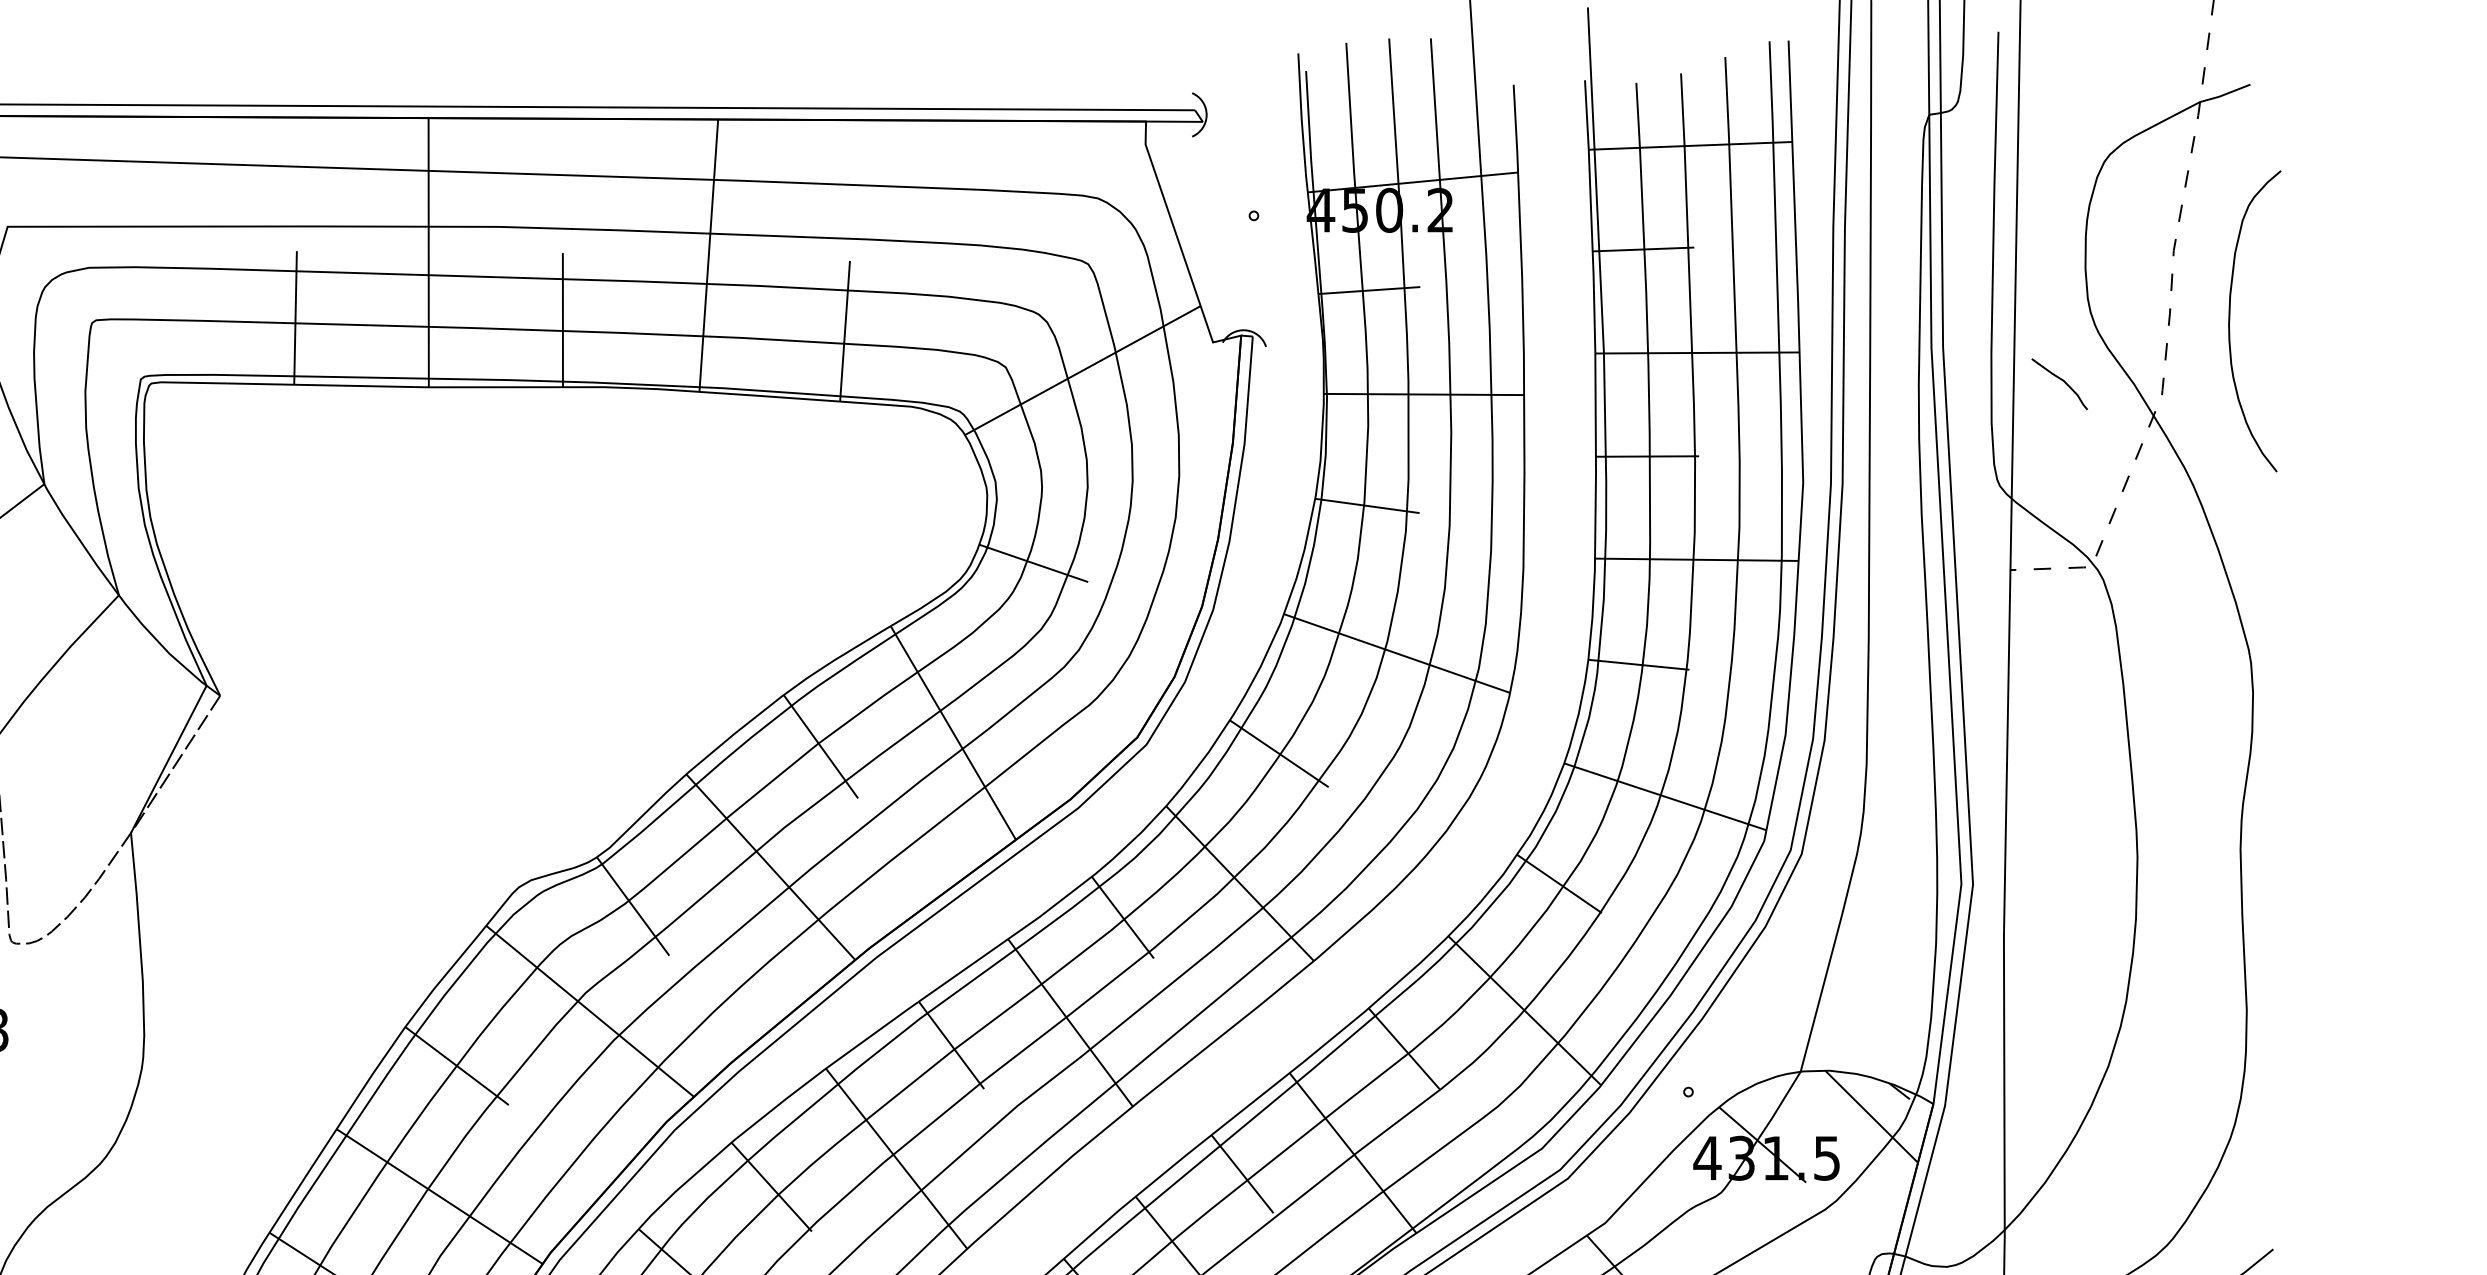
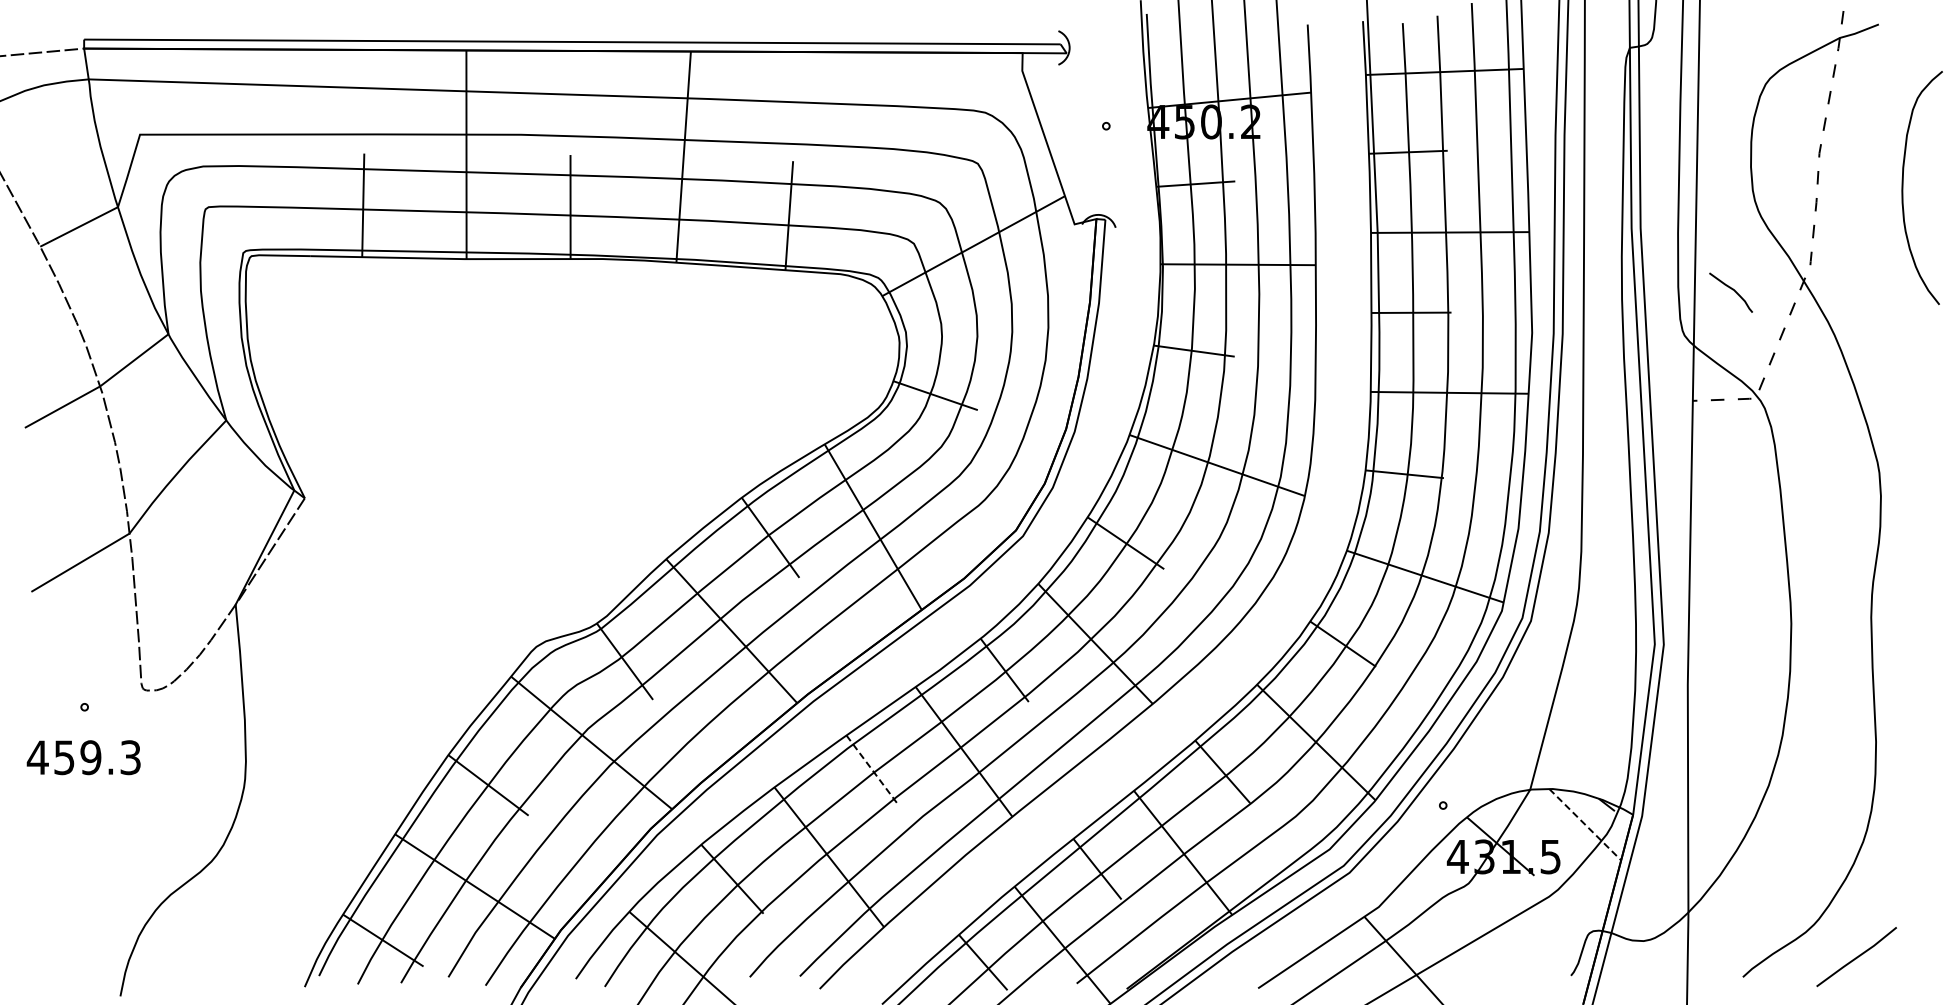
curve: (2230, 321) -> (1903, 188), moved
curve: (2061, 381) -> (1732, 290), moved
line: (952, 1045) -> (872, 769), solid -> dashed
line: (1871, 1116) -> (1585, 824), solid -> dashed

